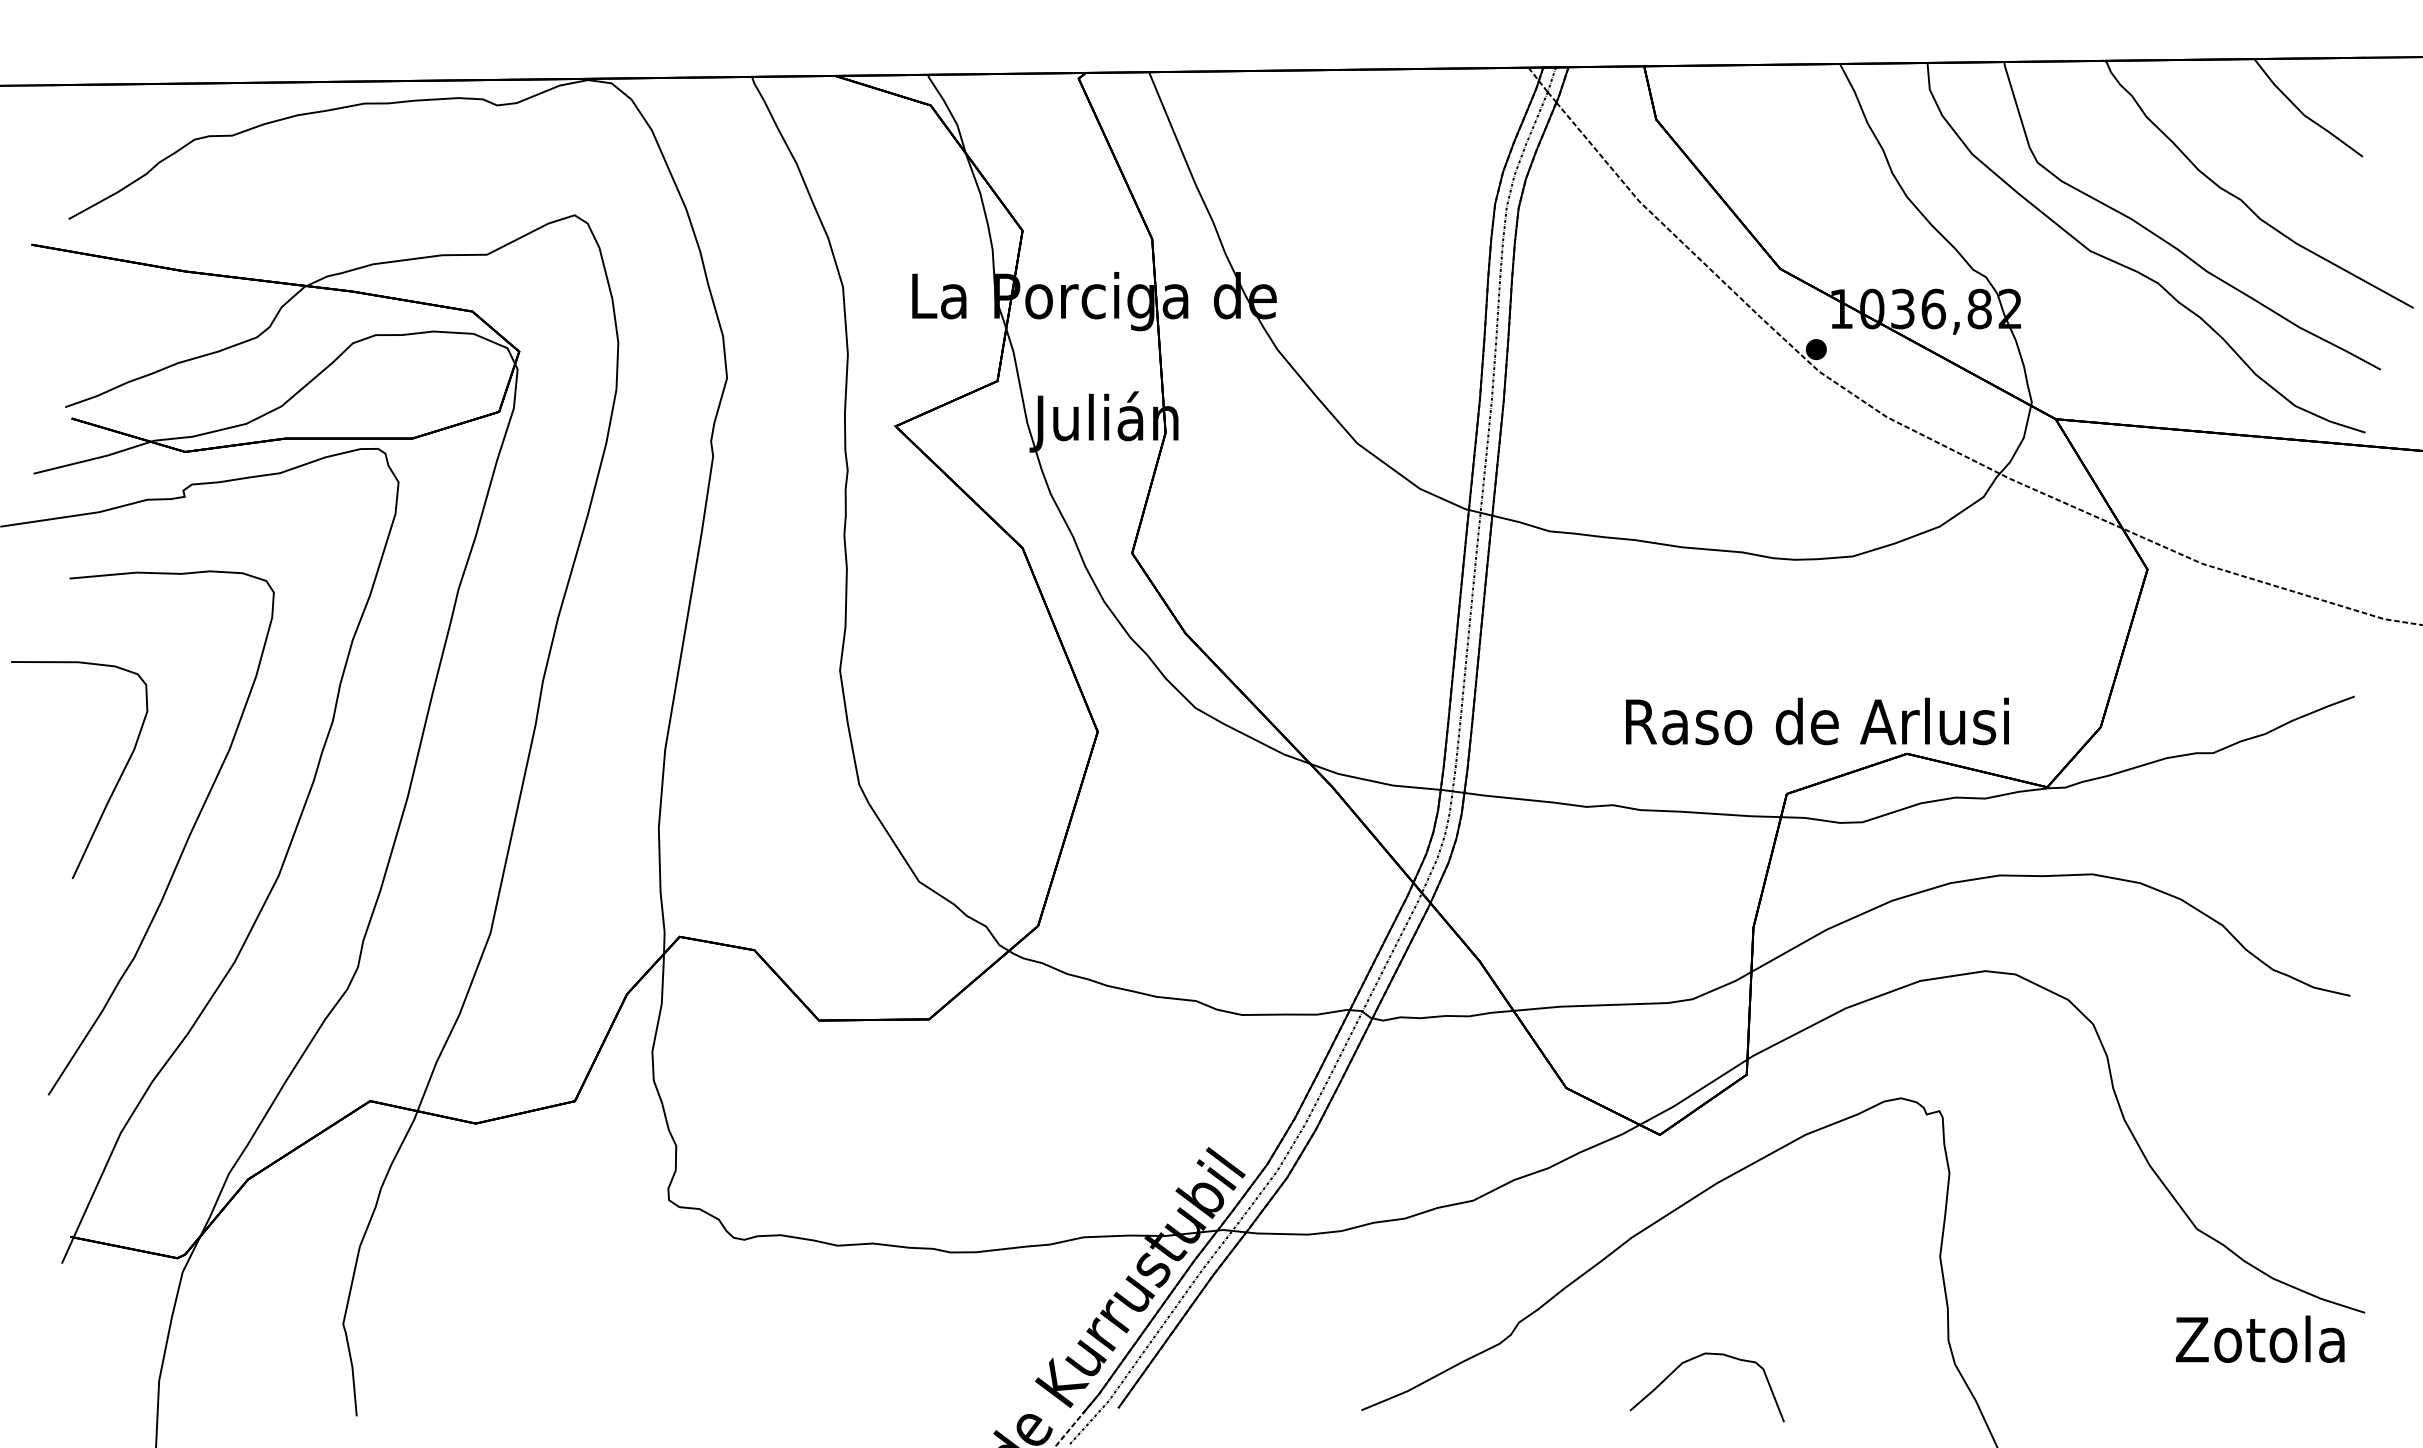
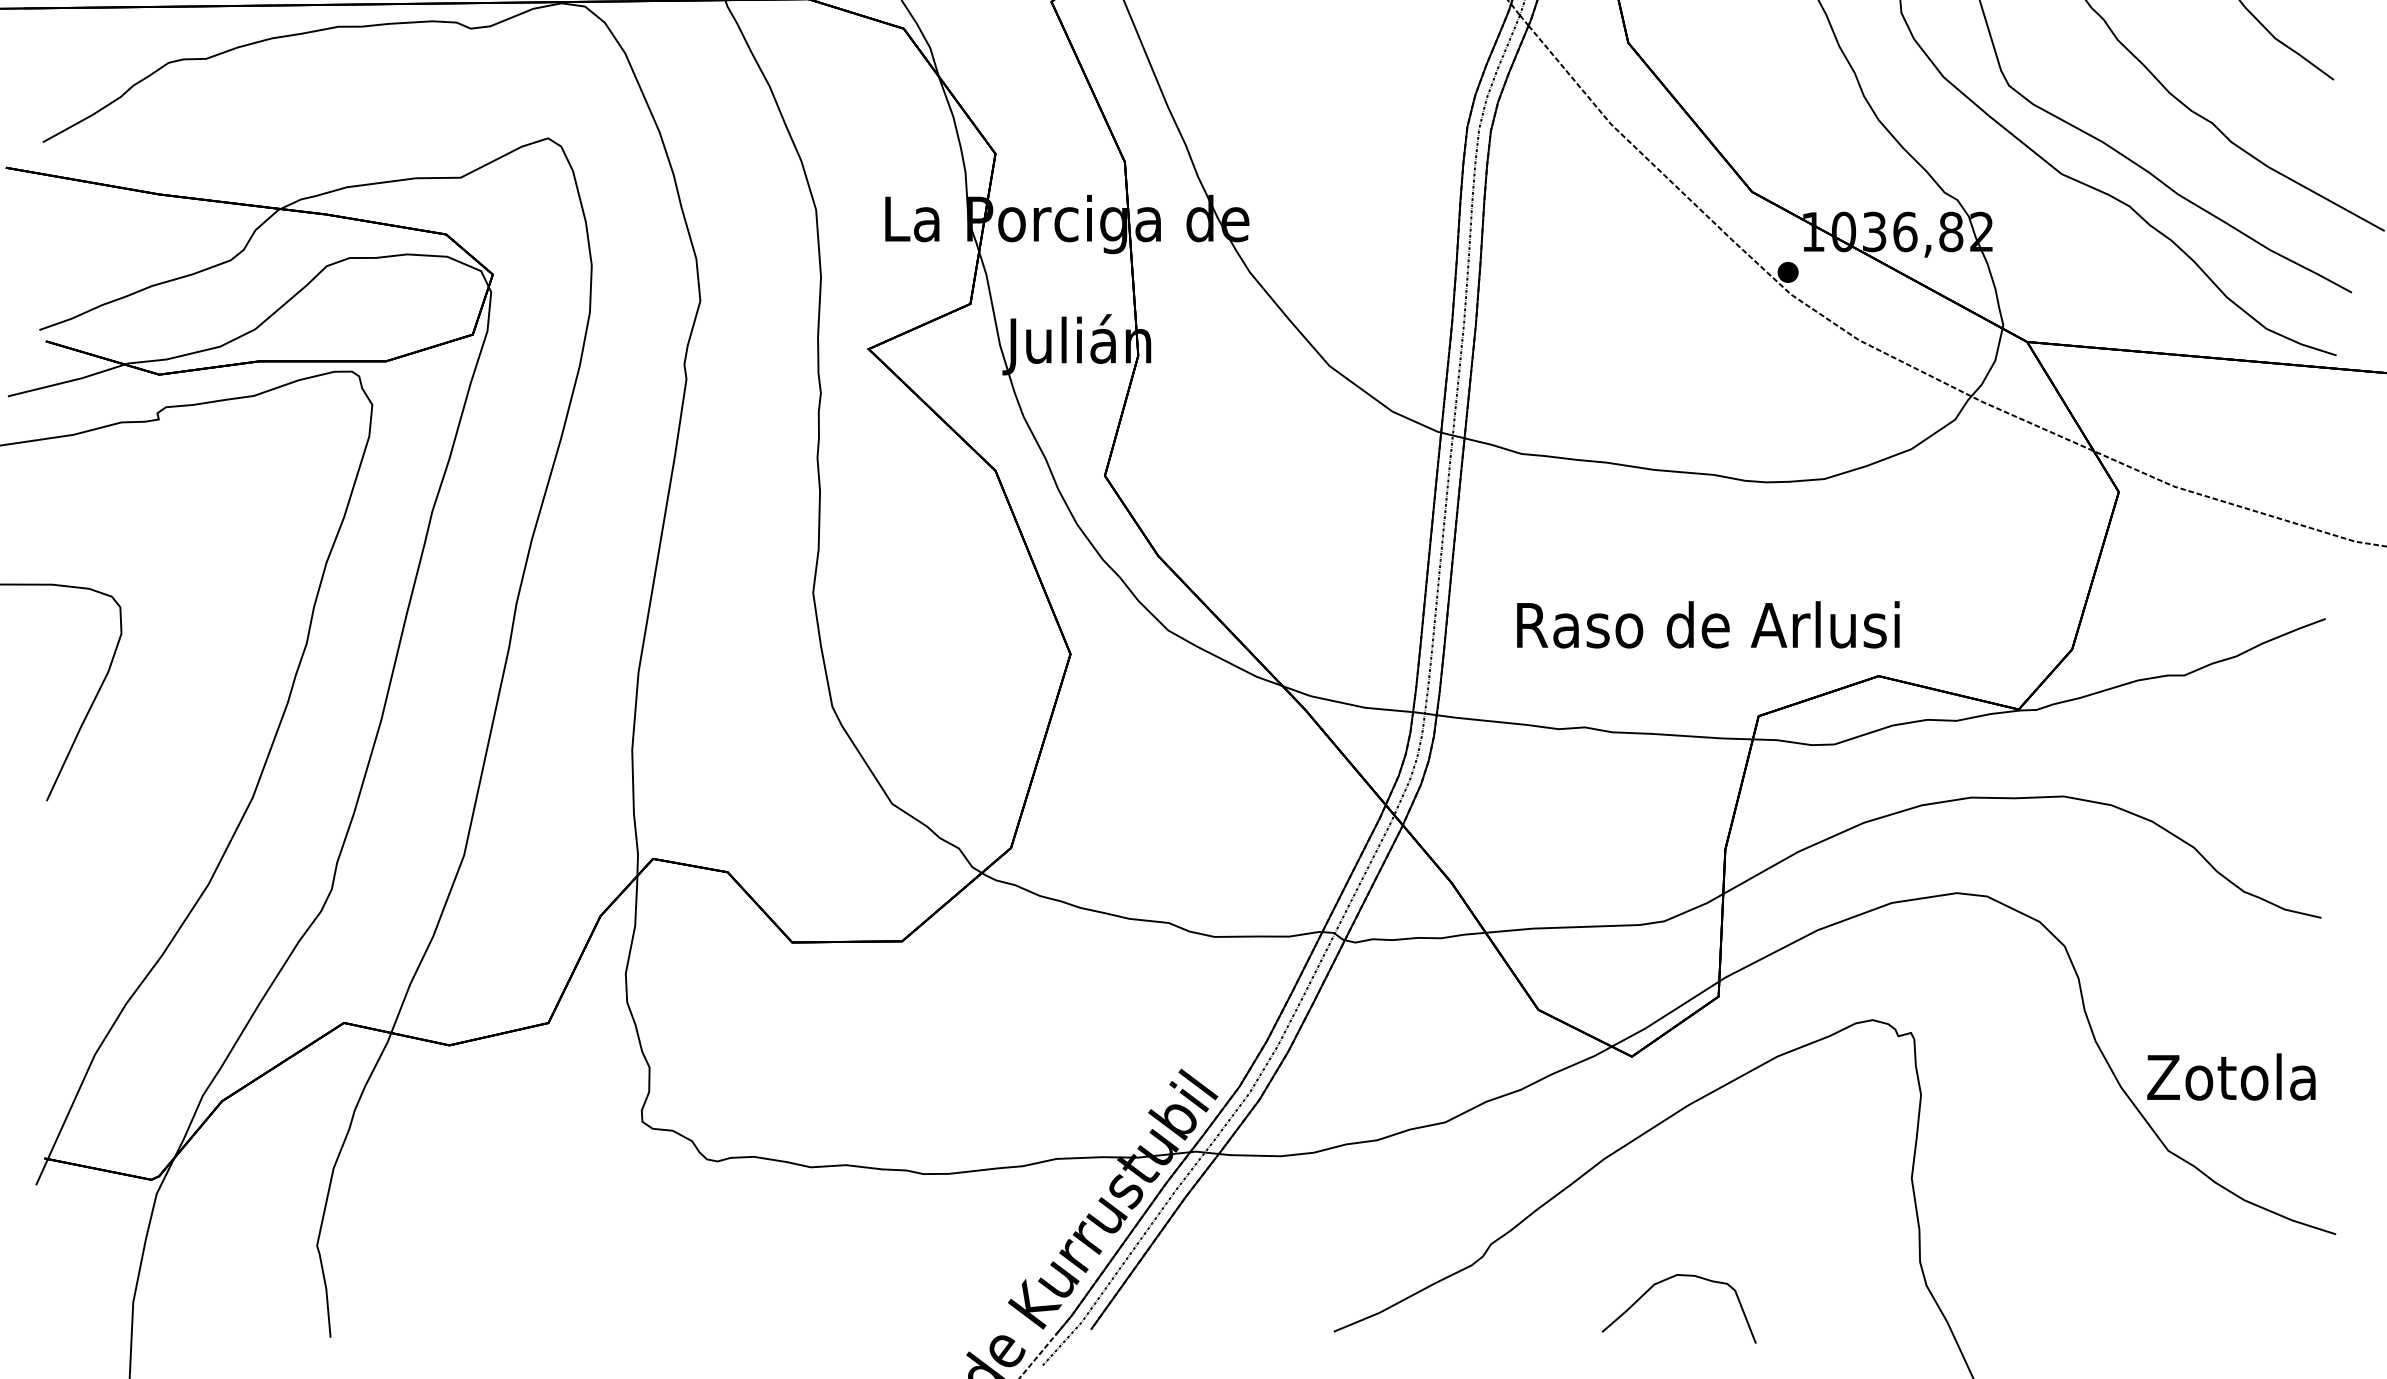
text: (1817, 721) -> (1708, 624), moved
part: (184, 844) -> (158, 766), removed
text: (2260, 1338) -> (2231, 1076), moved

